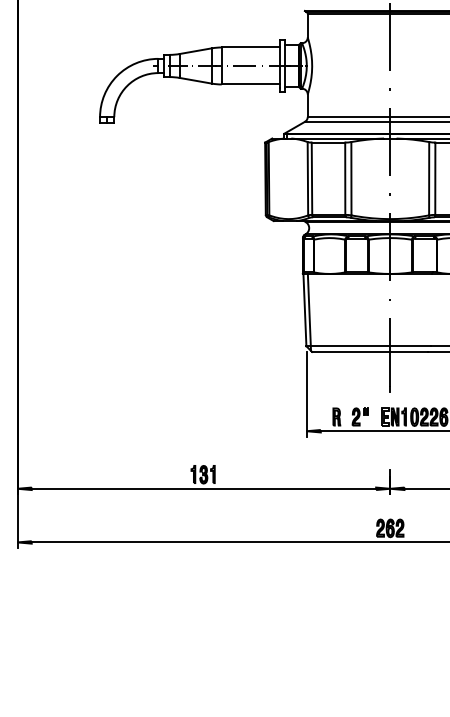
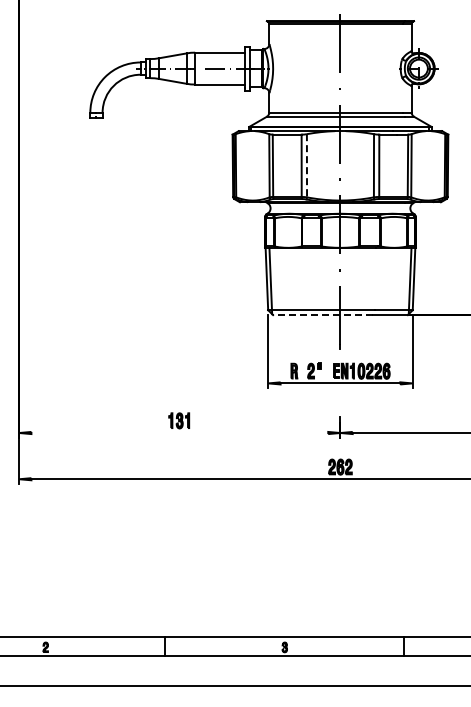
line: (350, 178) -> (306, 165), solid -> dashed
line: (369, 352) -> (322, 315), solid -> dashed
line: (203, 489) -> (179, 433), removed

